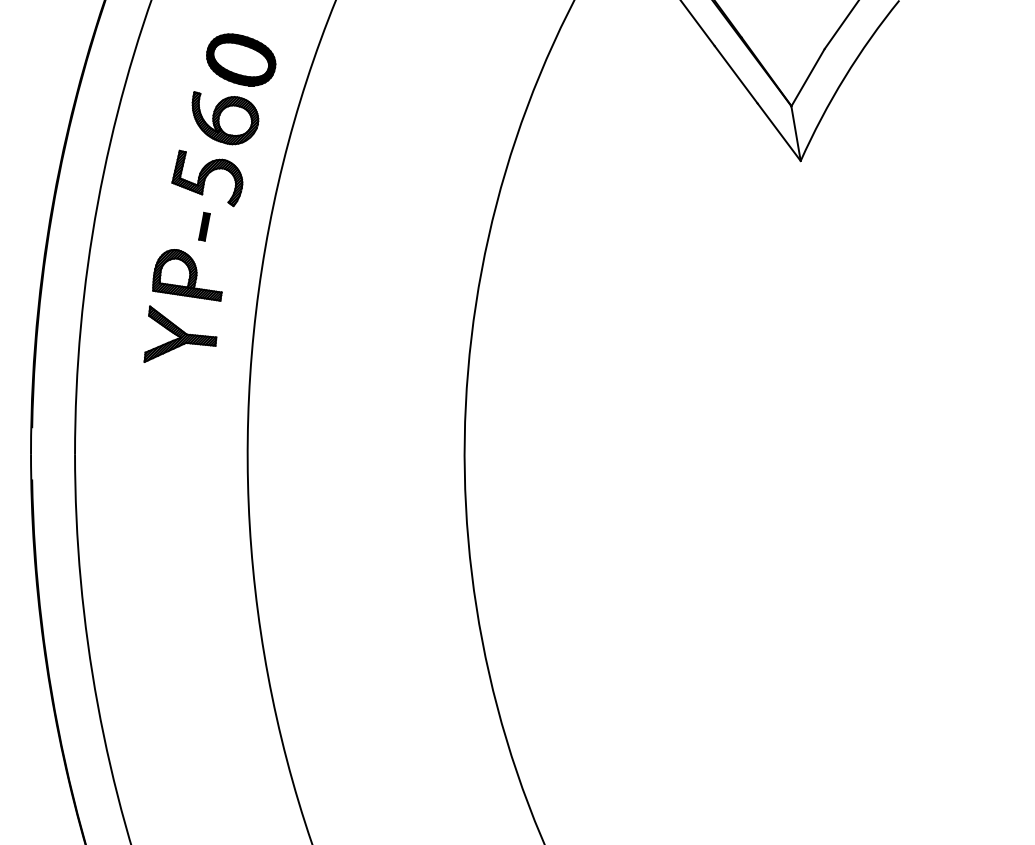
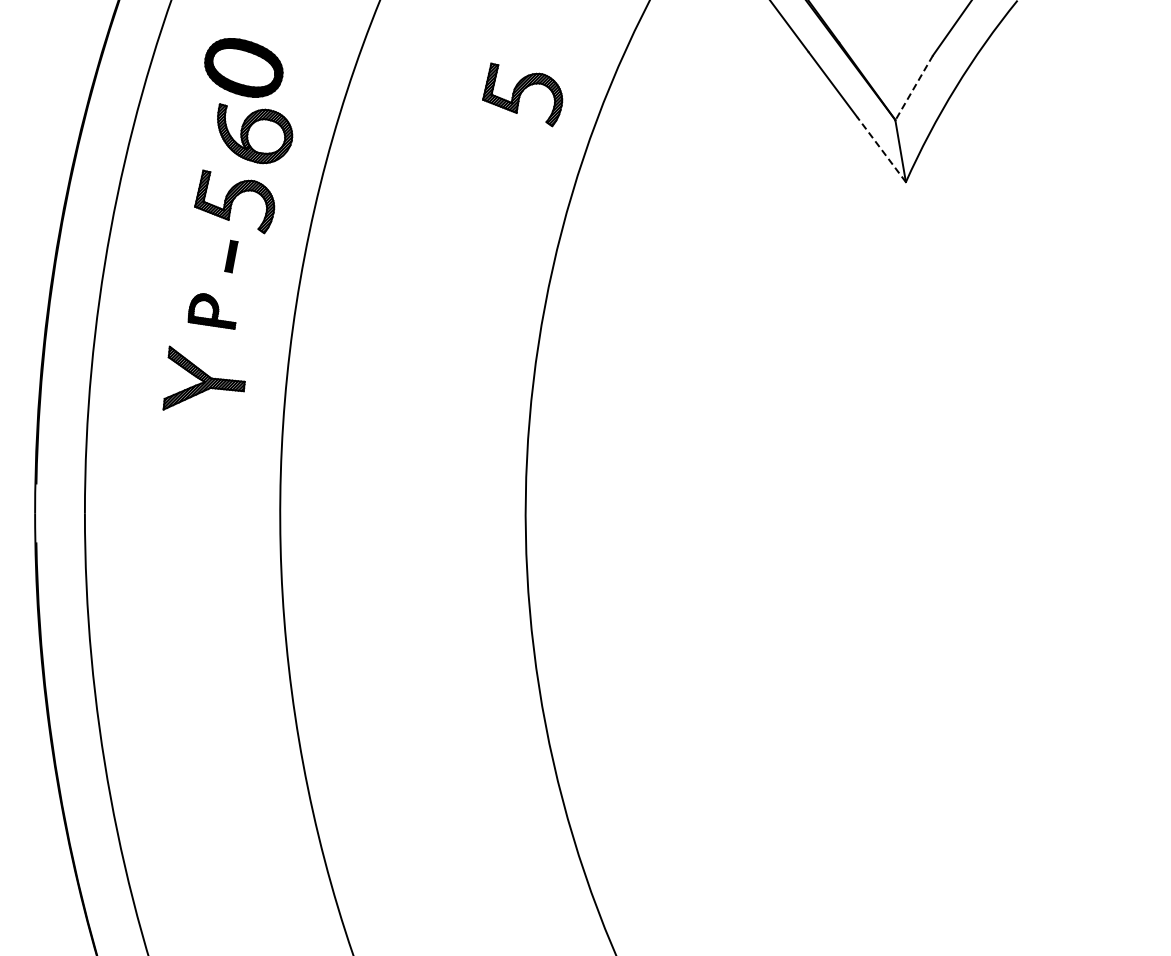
part: (240, 59) -> (243, 67), moved
line: (807, 78) -> (913, 88), solid -> dashed
part: (461, 83) -> (522, 94), added
line: (779, 132) -> (881, 149), solid -> dashed
part: (186, 275) -> (211, 311), size x0.6

